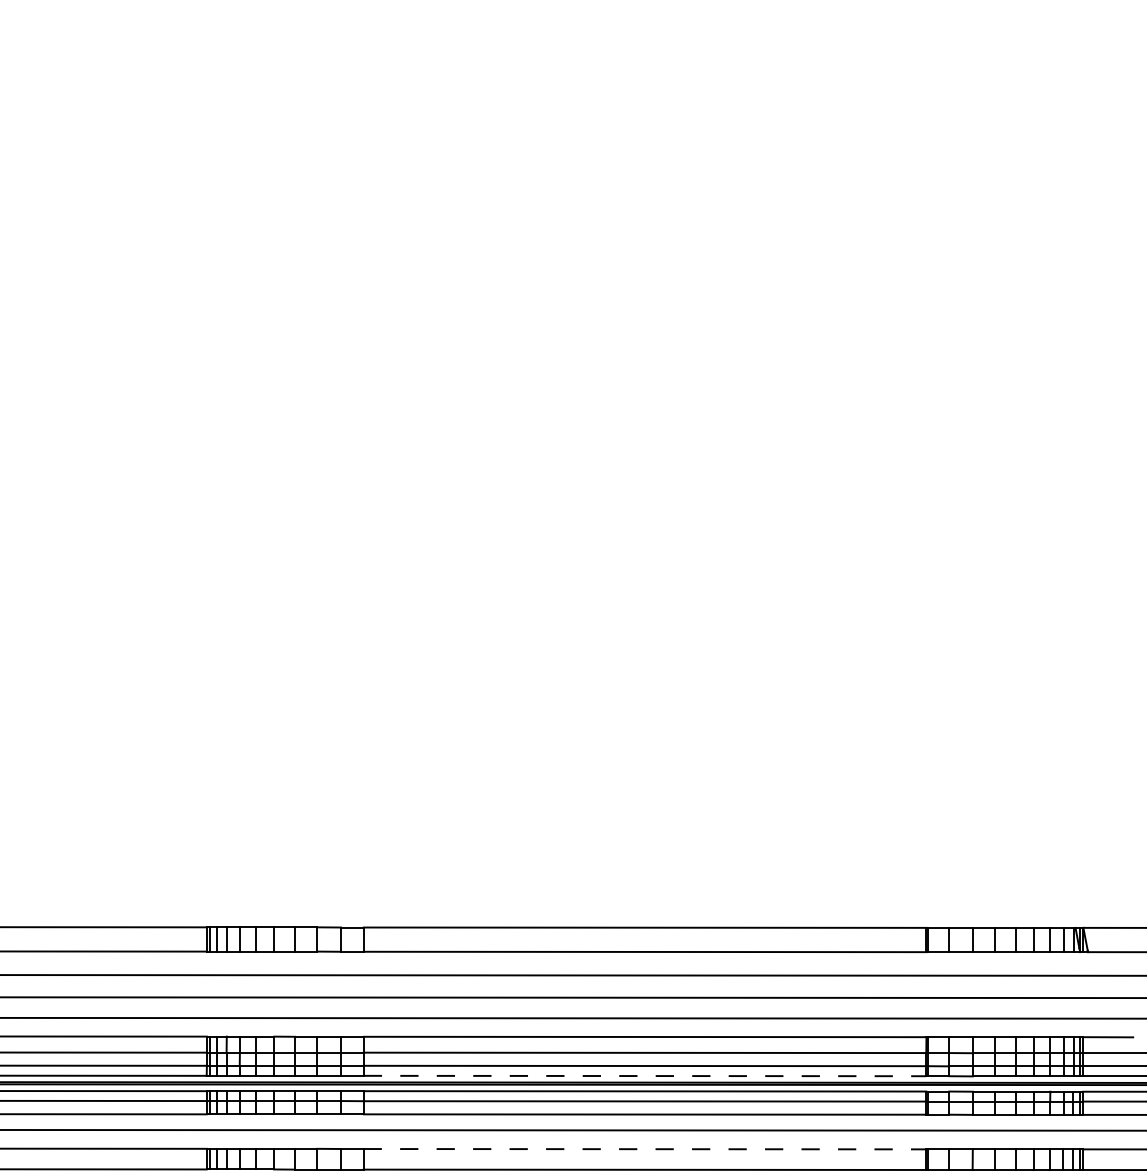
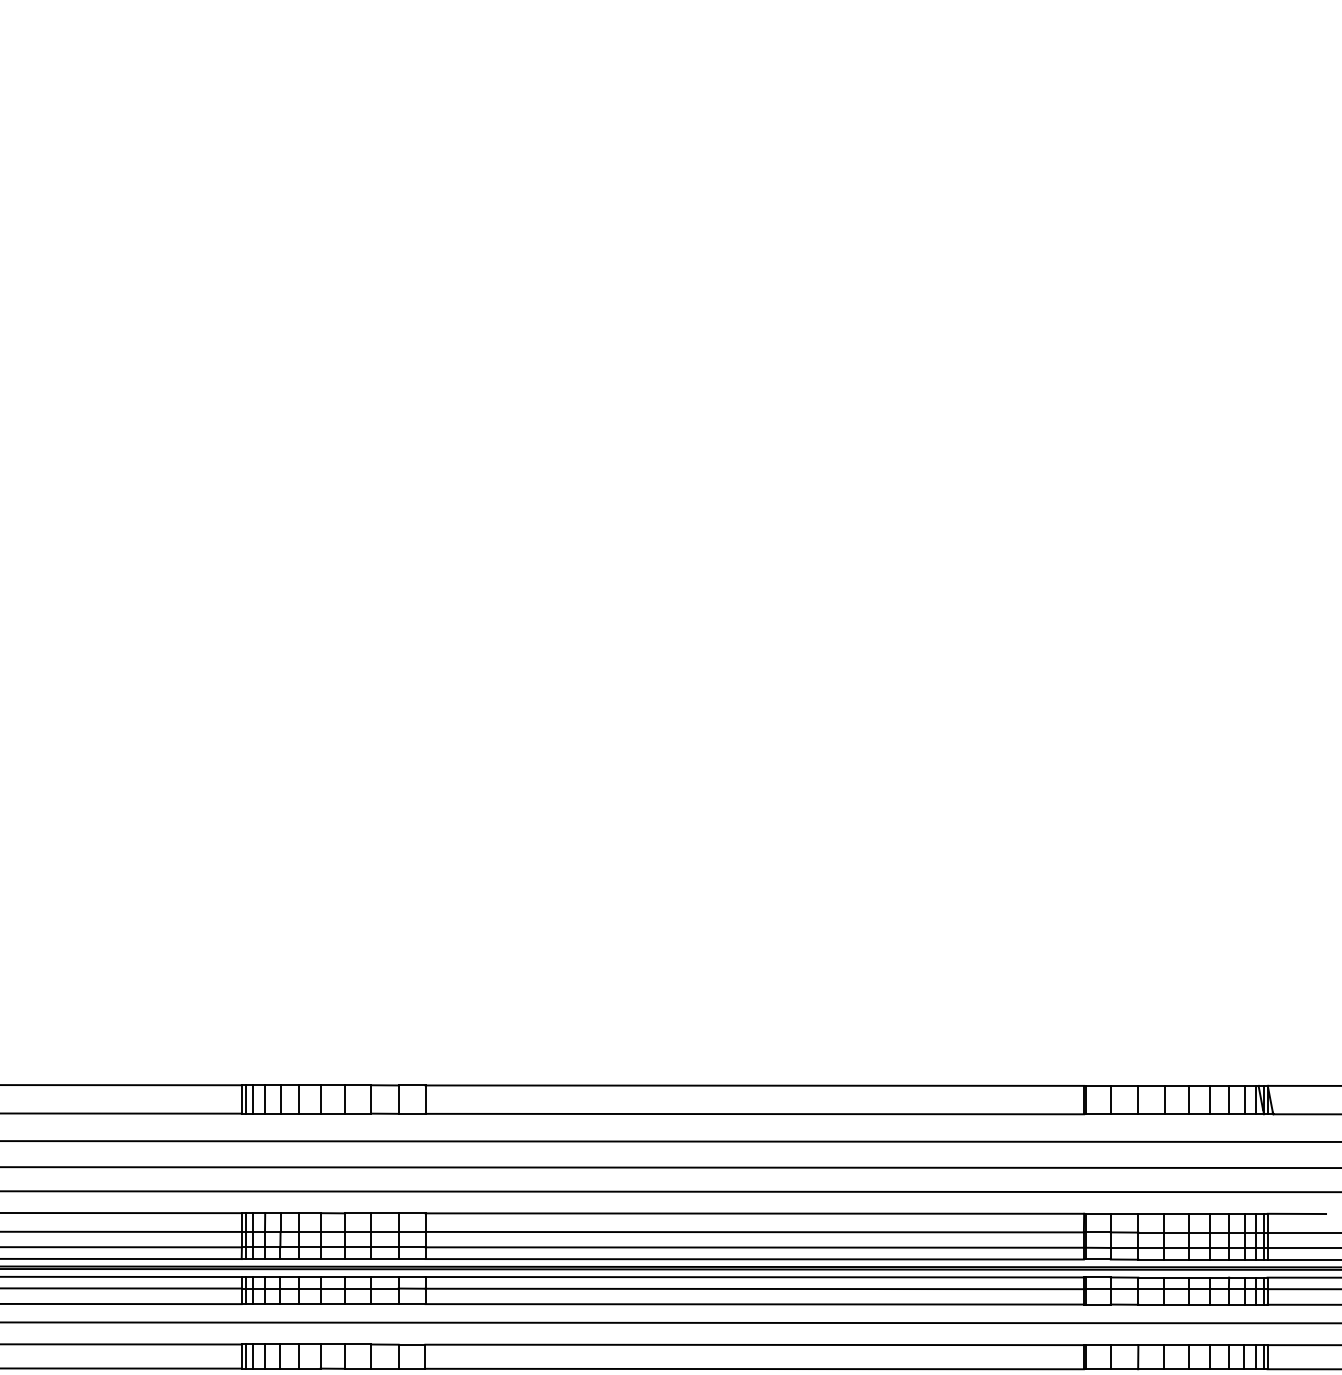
line: (645, 1076) -> (755, 1259), dashed -> solid
line: (645, 1148) -> (755, 1344), dashed -> solid

